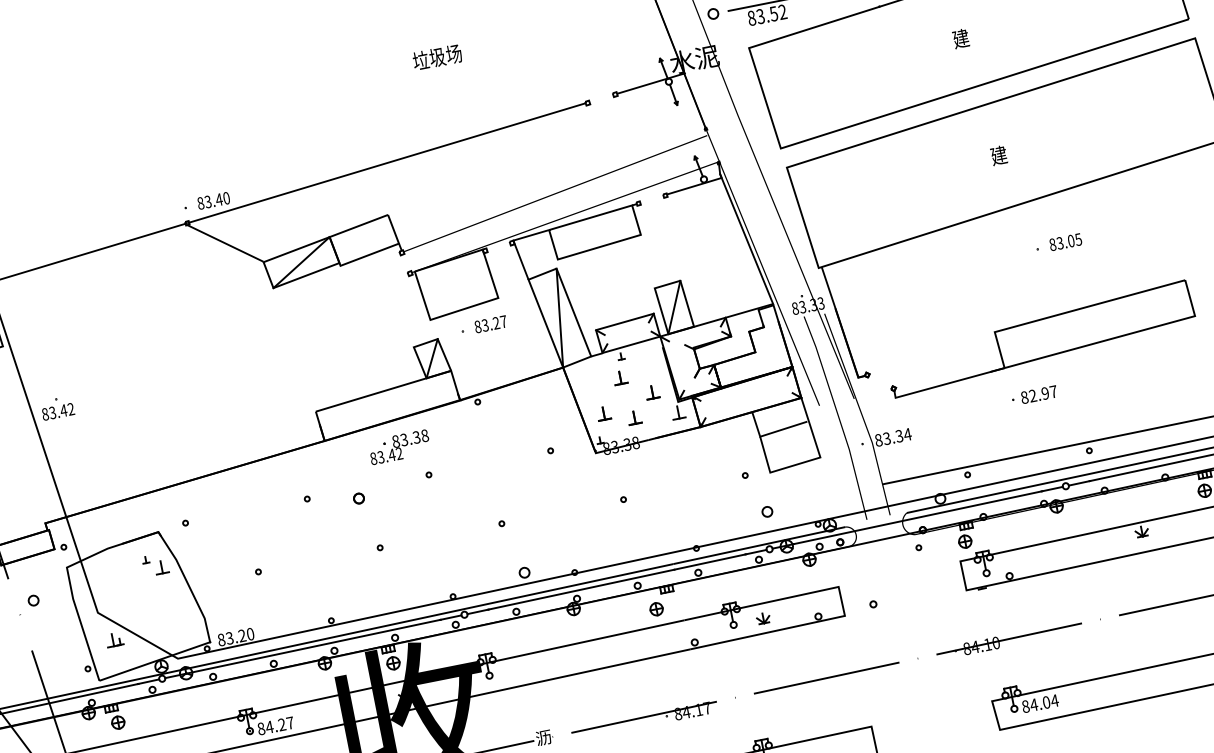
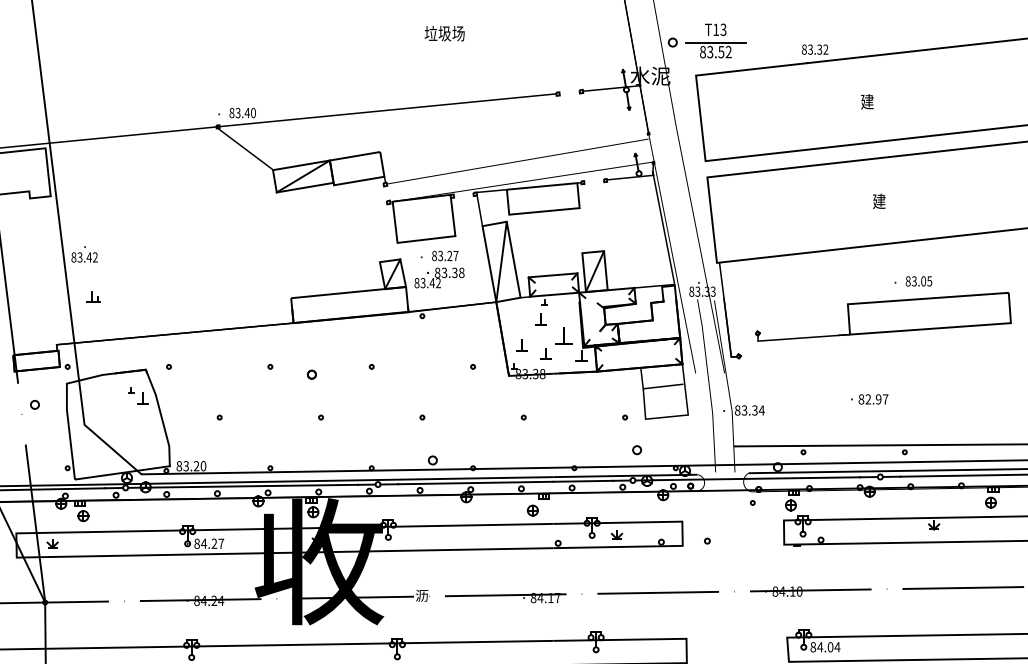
part: (1040, 338) -> (883, 316), moved
part: (651, 391) -> (563, 335), size x1.6
text: (399, 446) -> (439, 277), moved
part: (114, 639) -> (93, 296), moved

